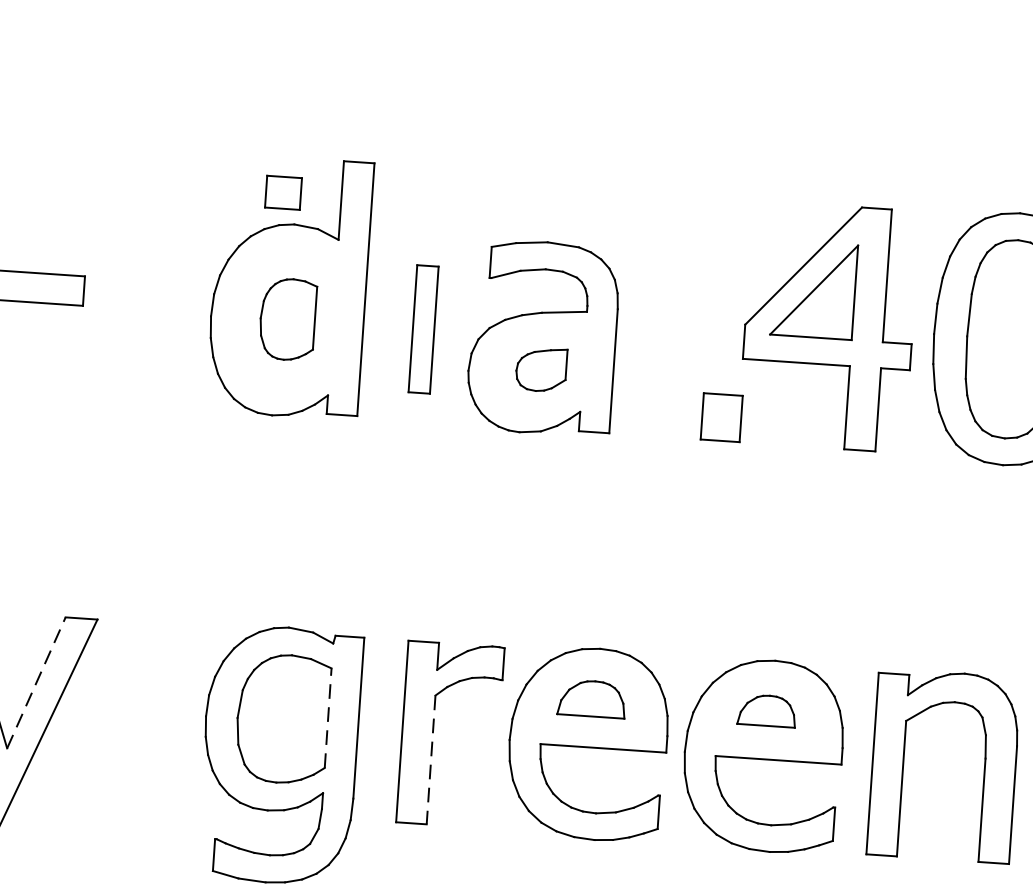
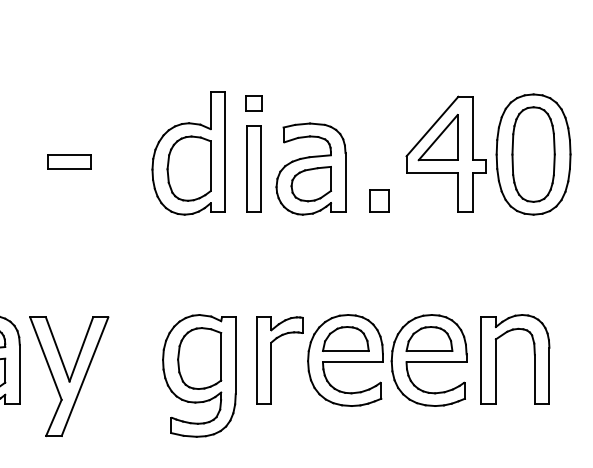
part: (282, 192) -> (253, 103), moved
part: (286, 319) -> (188, 168), size x1.67
part: (422, 328) -> (253, 168), size x1.43
part: (539, 370) -> (310, 184), size x1.67
part: (721, 416) -> (379, 200), moved
line: (36, 680) -> (81, 348), dashed -> solid
part: (591, 697) -> (345, 338), size x1.43
part: (767, 709) -> (429, 338), size x1.67
line: (328, 717) -> (221, 356), dashed -> solid
line: (431, 760) -> (271, 373), dashed -> solid

